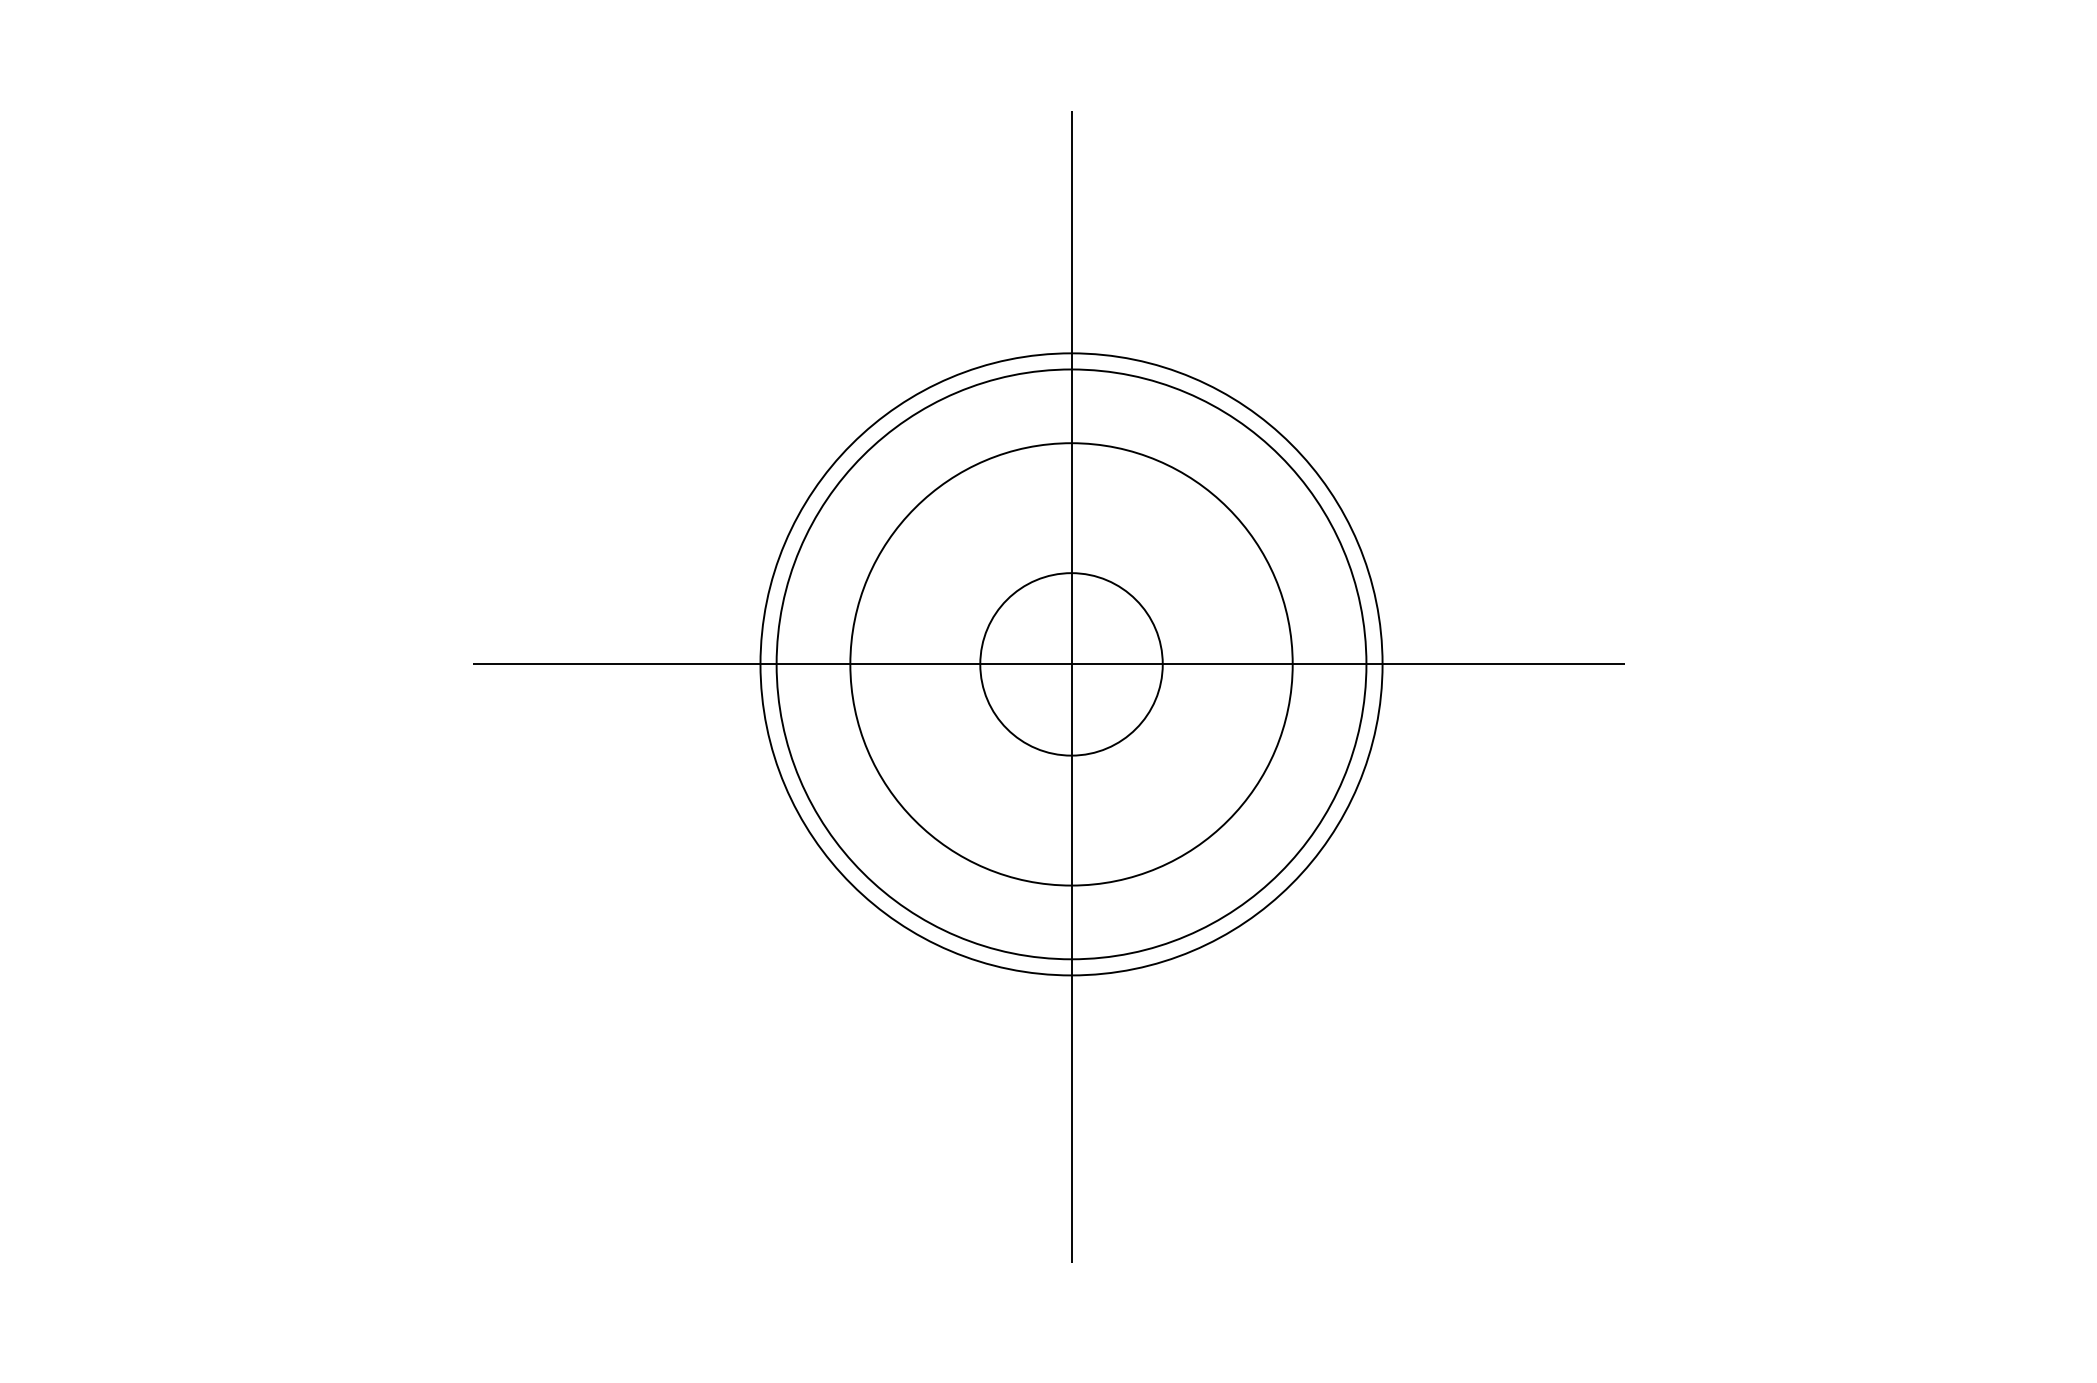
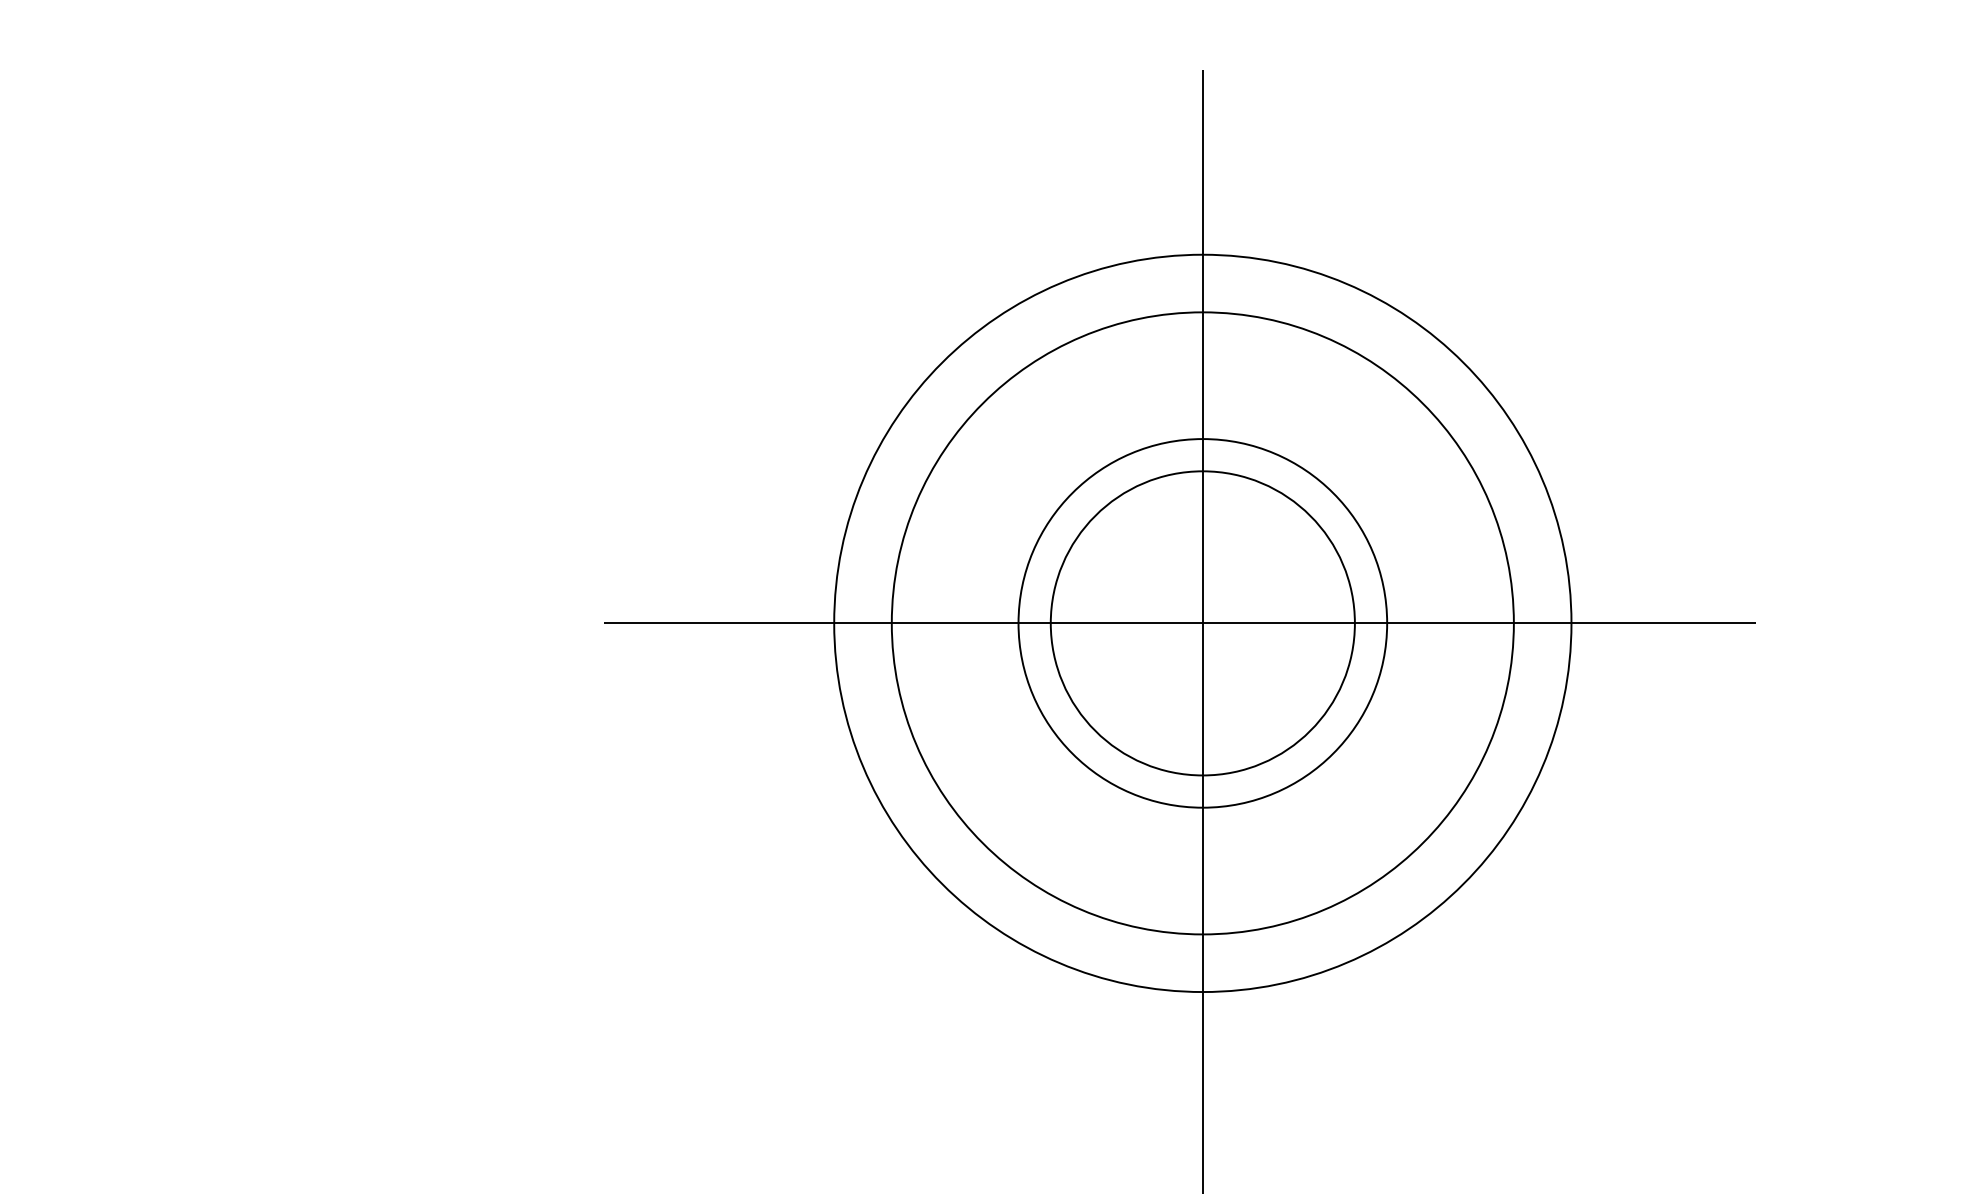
circle: (1071, 664) -> (1202, 623), size x0.62
circle: (1071, 664) -> (1202, 623), size x1.67
circle: (1071, 664) -> (1202, 623), size x1.67

